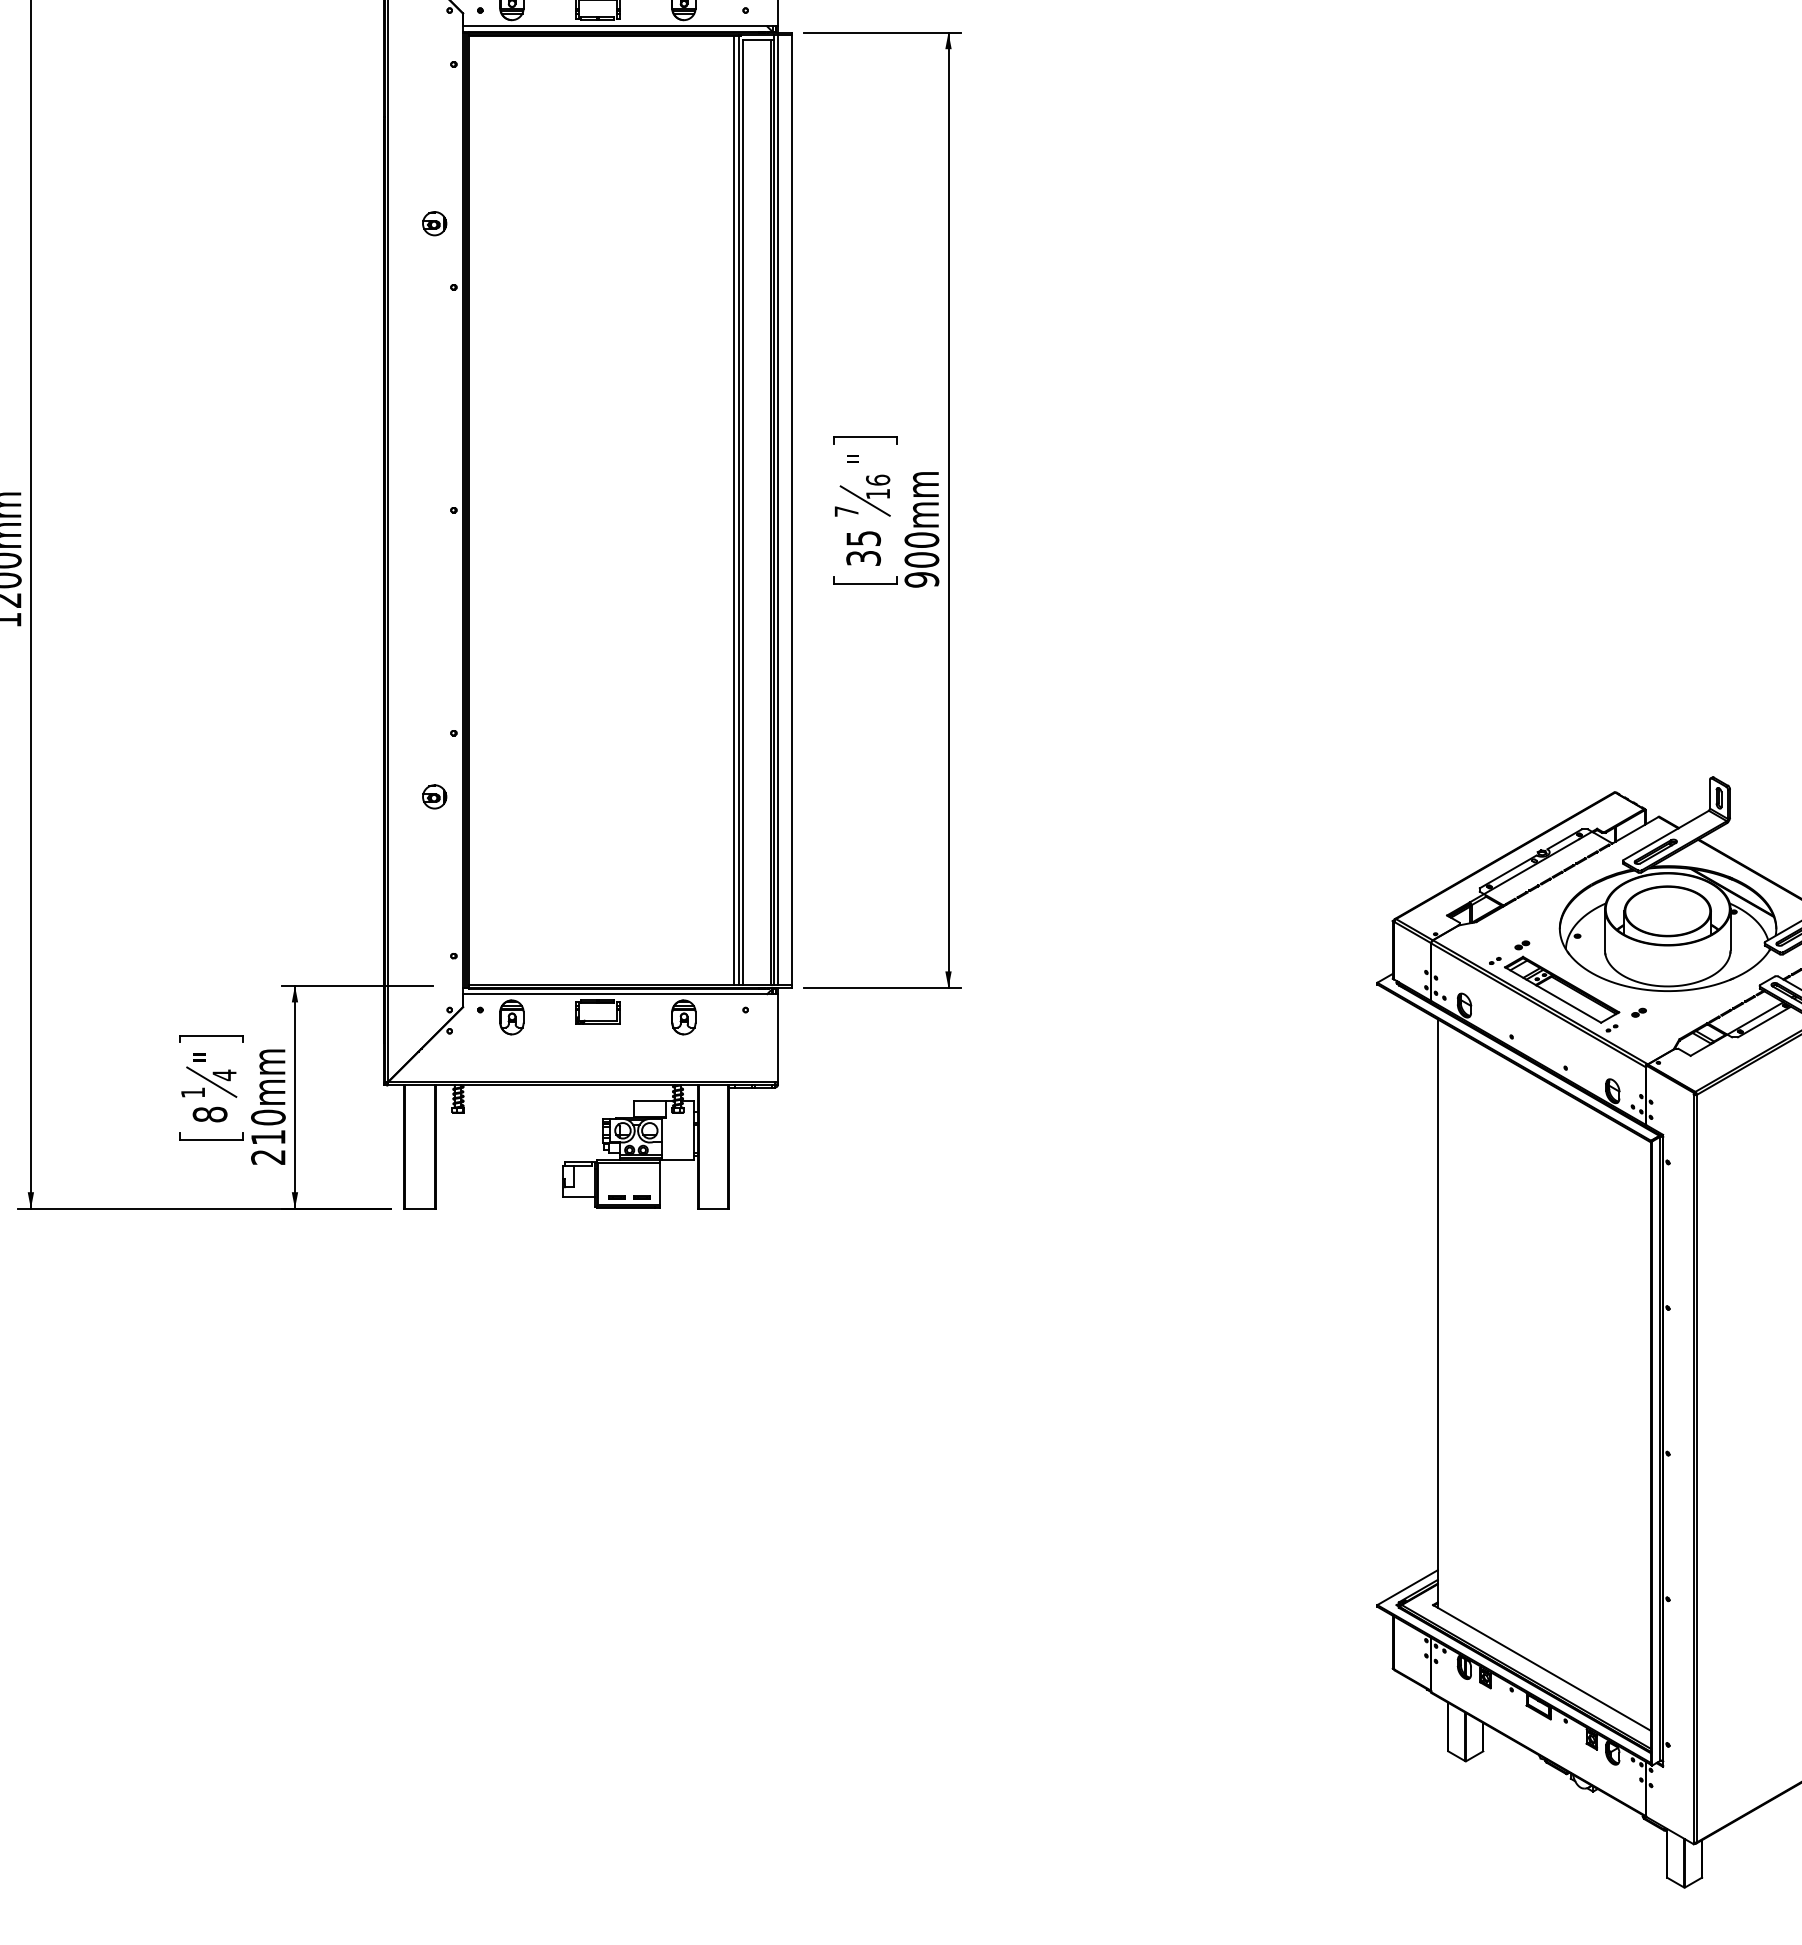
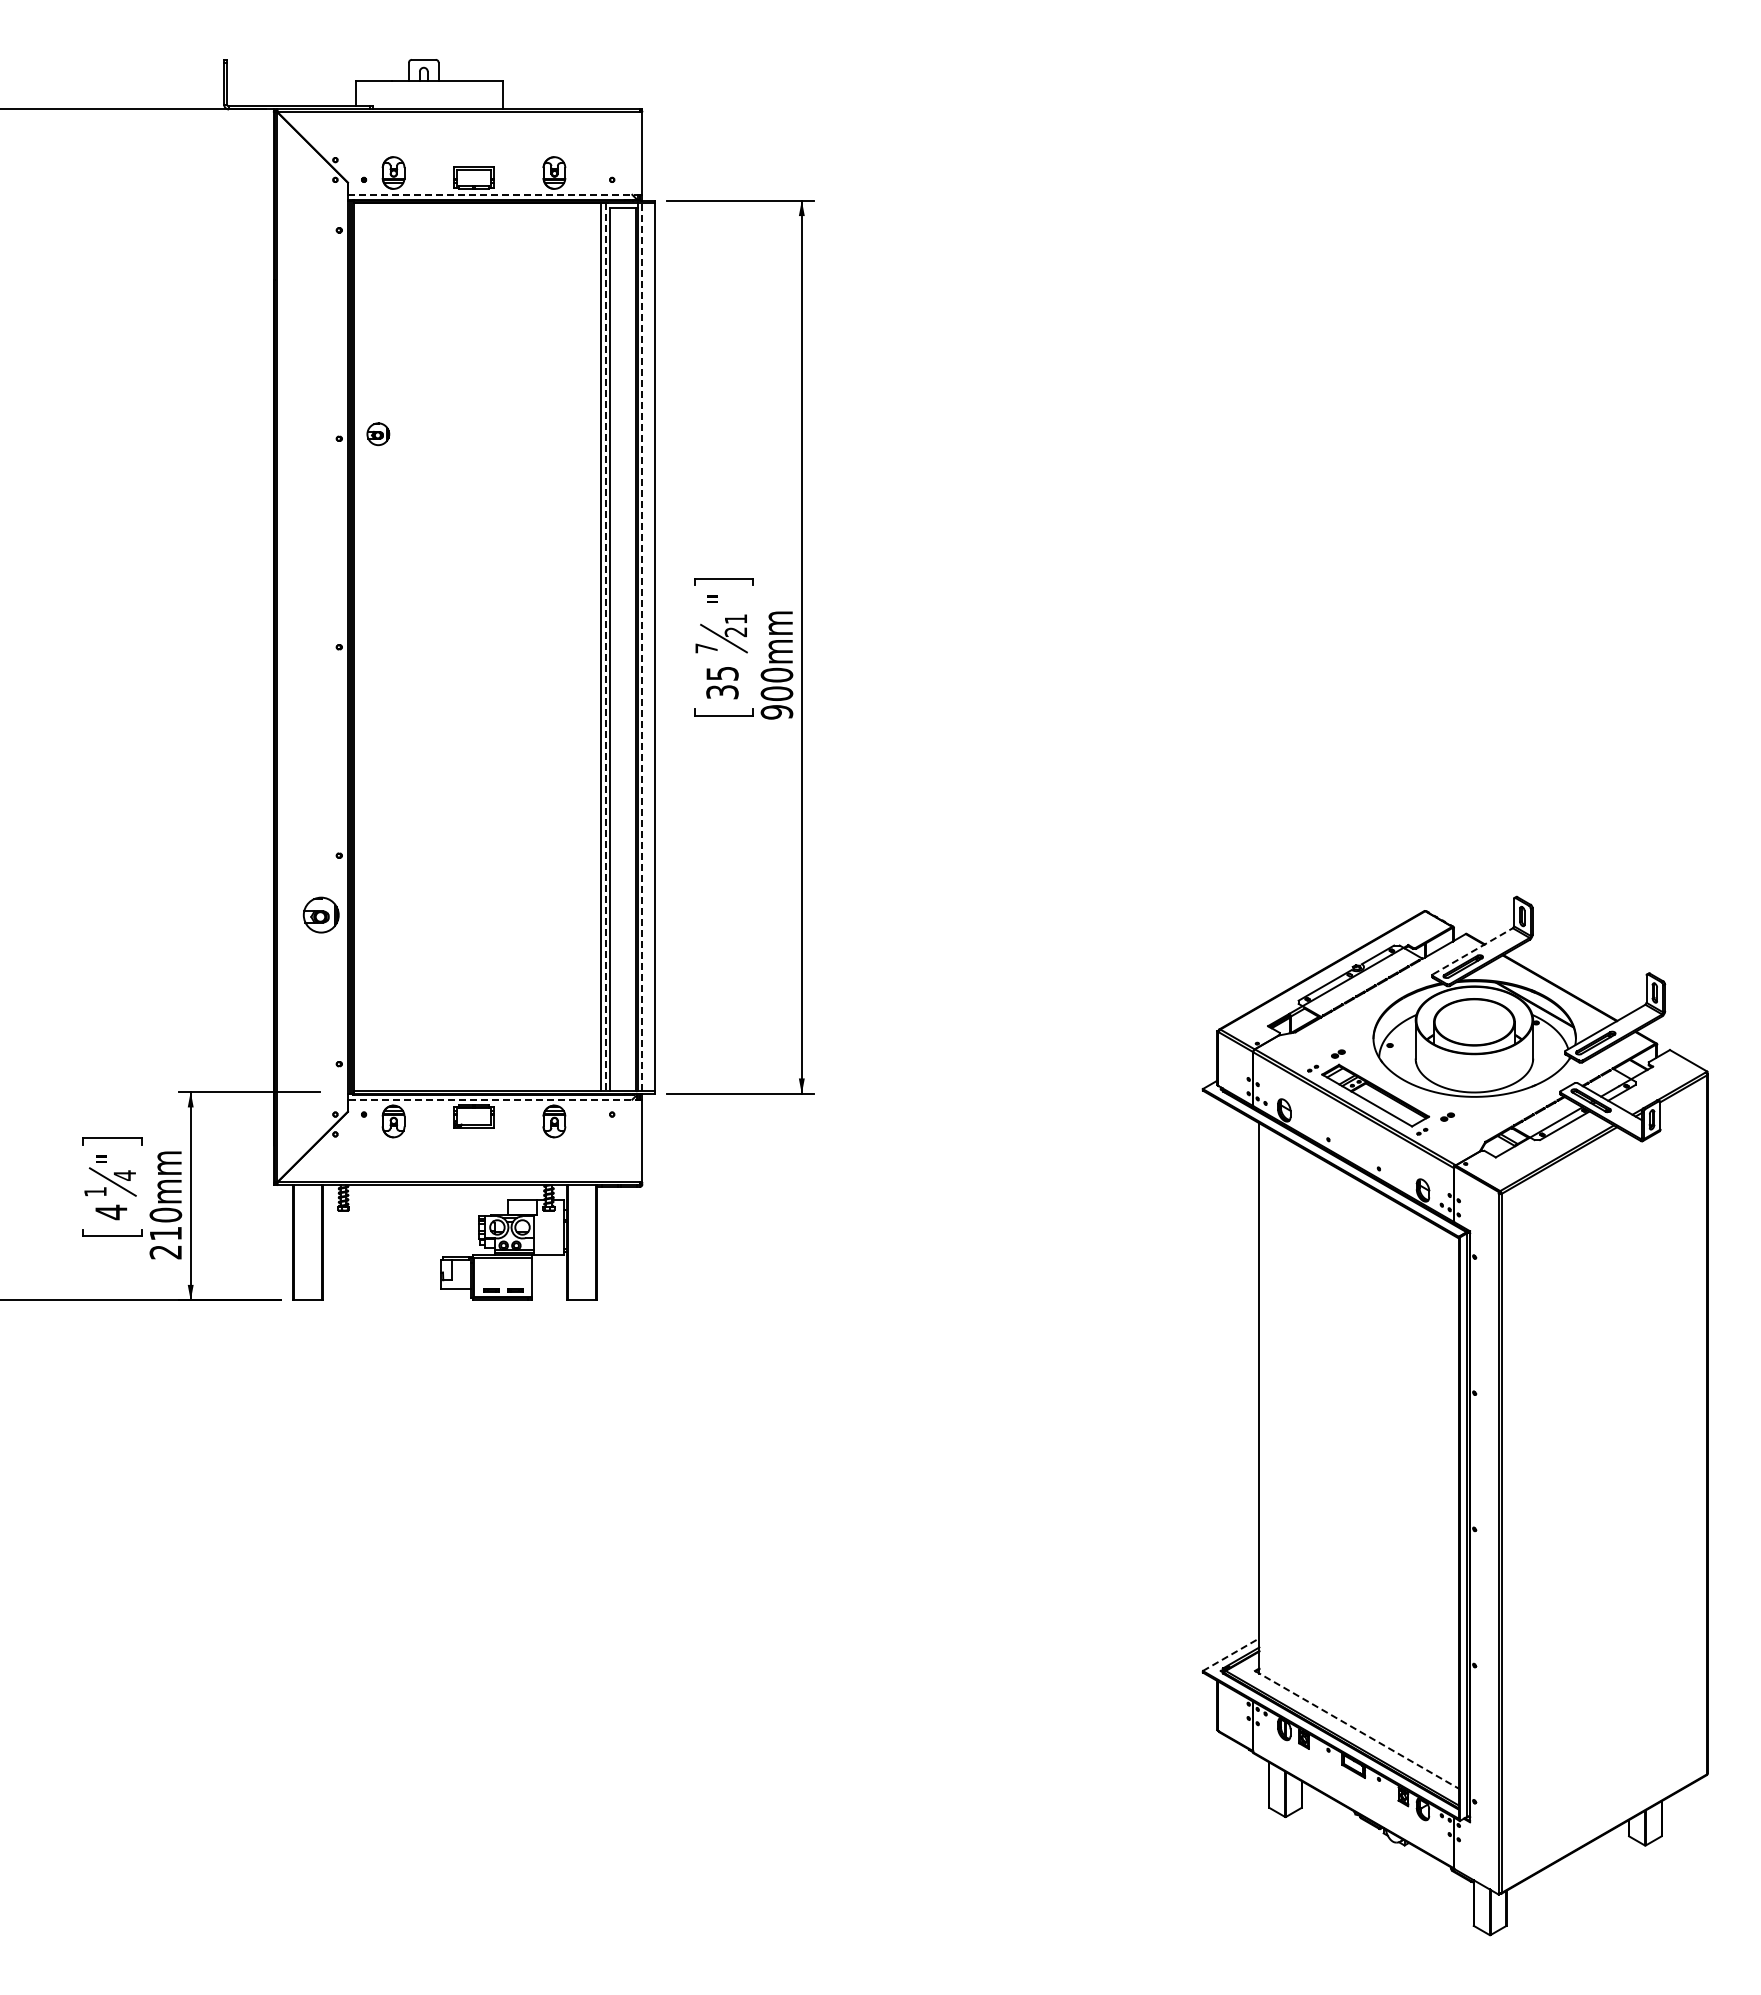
line: (620, 26) -> (495, 194), solid -> dashed
part: (434, 223) -> (378, 434), moved
text: (877, 487) -> (735, 625), 16 -> 21
line: (778, 509) -> (642, 646), solid -> dashed
line: (738, 510) -> (605, 647), solid -> dashed
part: (434, 797) -> (321, 915), size x1.6
line: (1666, 835) -> (1473, 951), solid -> dashed
line: (619, 993) -> (494, 1099), solid -> dashed
text: (210, 1114) -> (111, 1212), 8 -> 4
line: (1407, 1587) -> (1231, 1654), solid -> dashed
line: (1541, 1667) -> (1356, 1729), solid -> dashed

